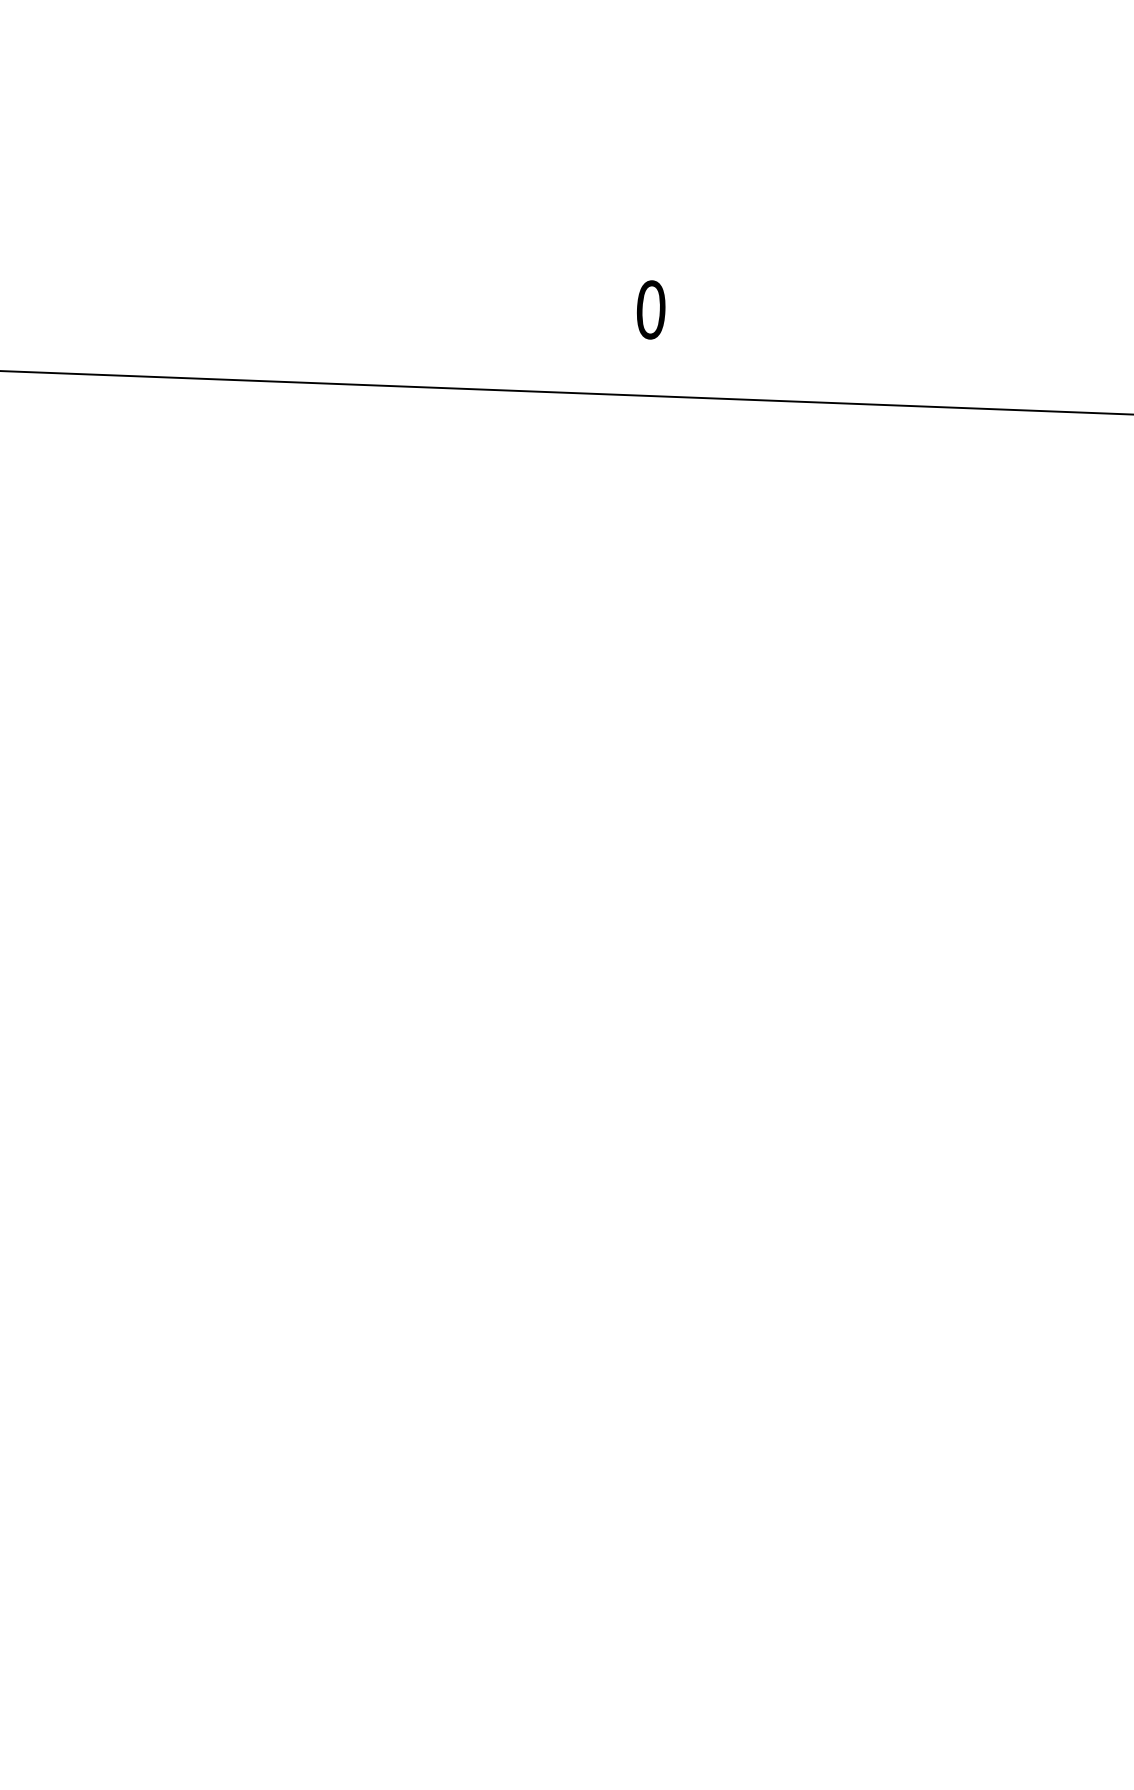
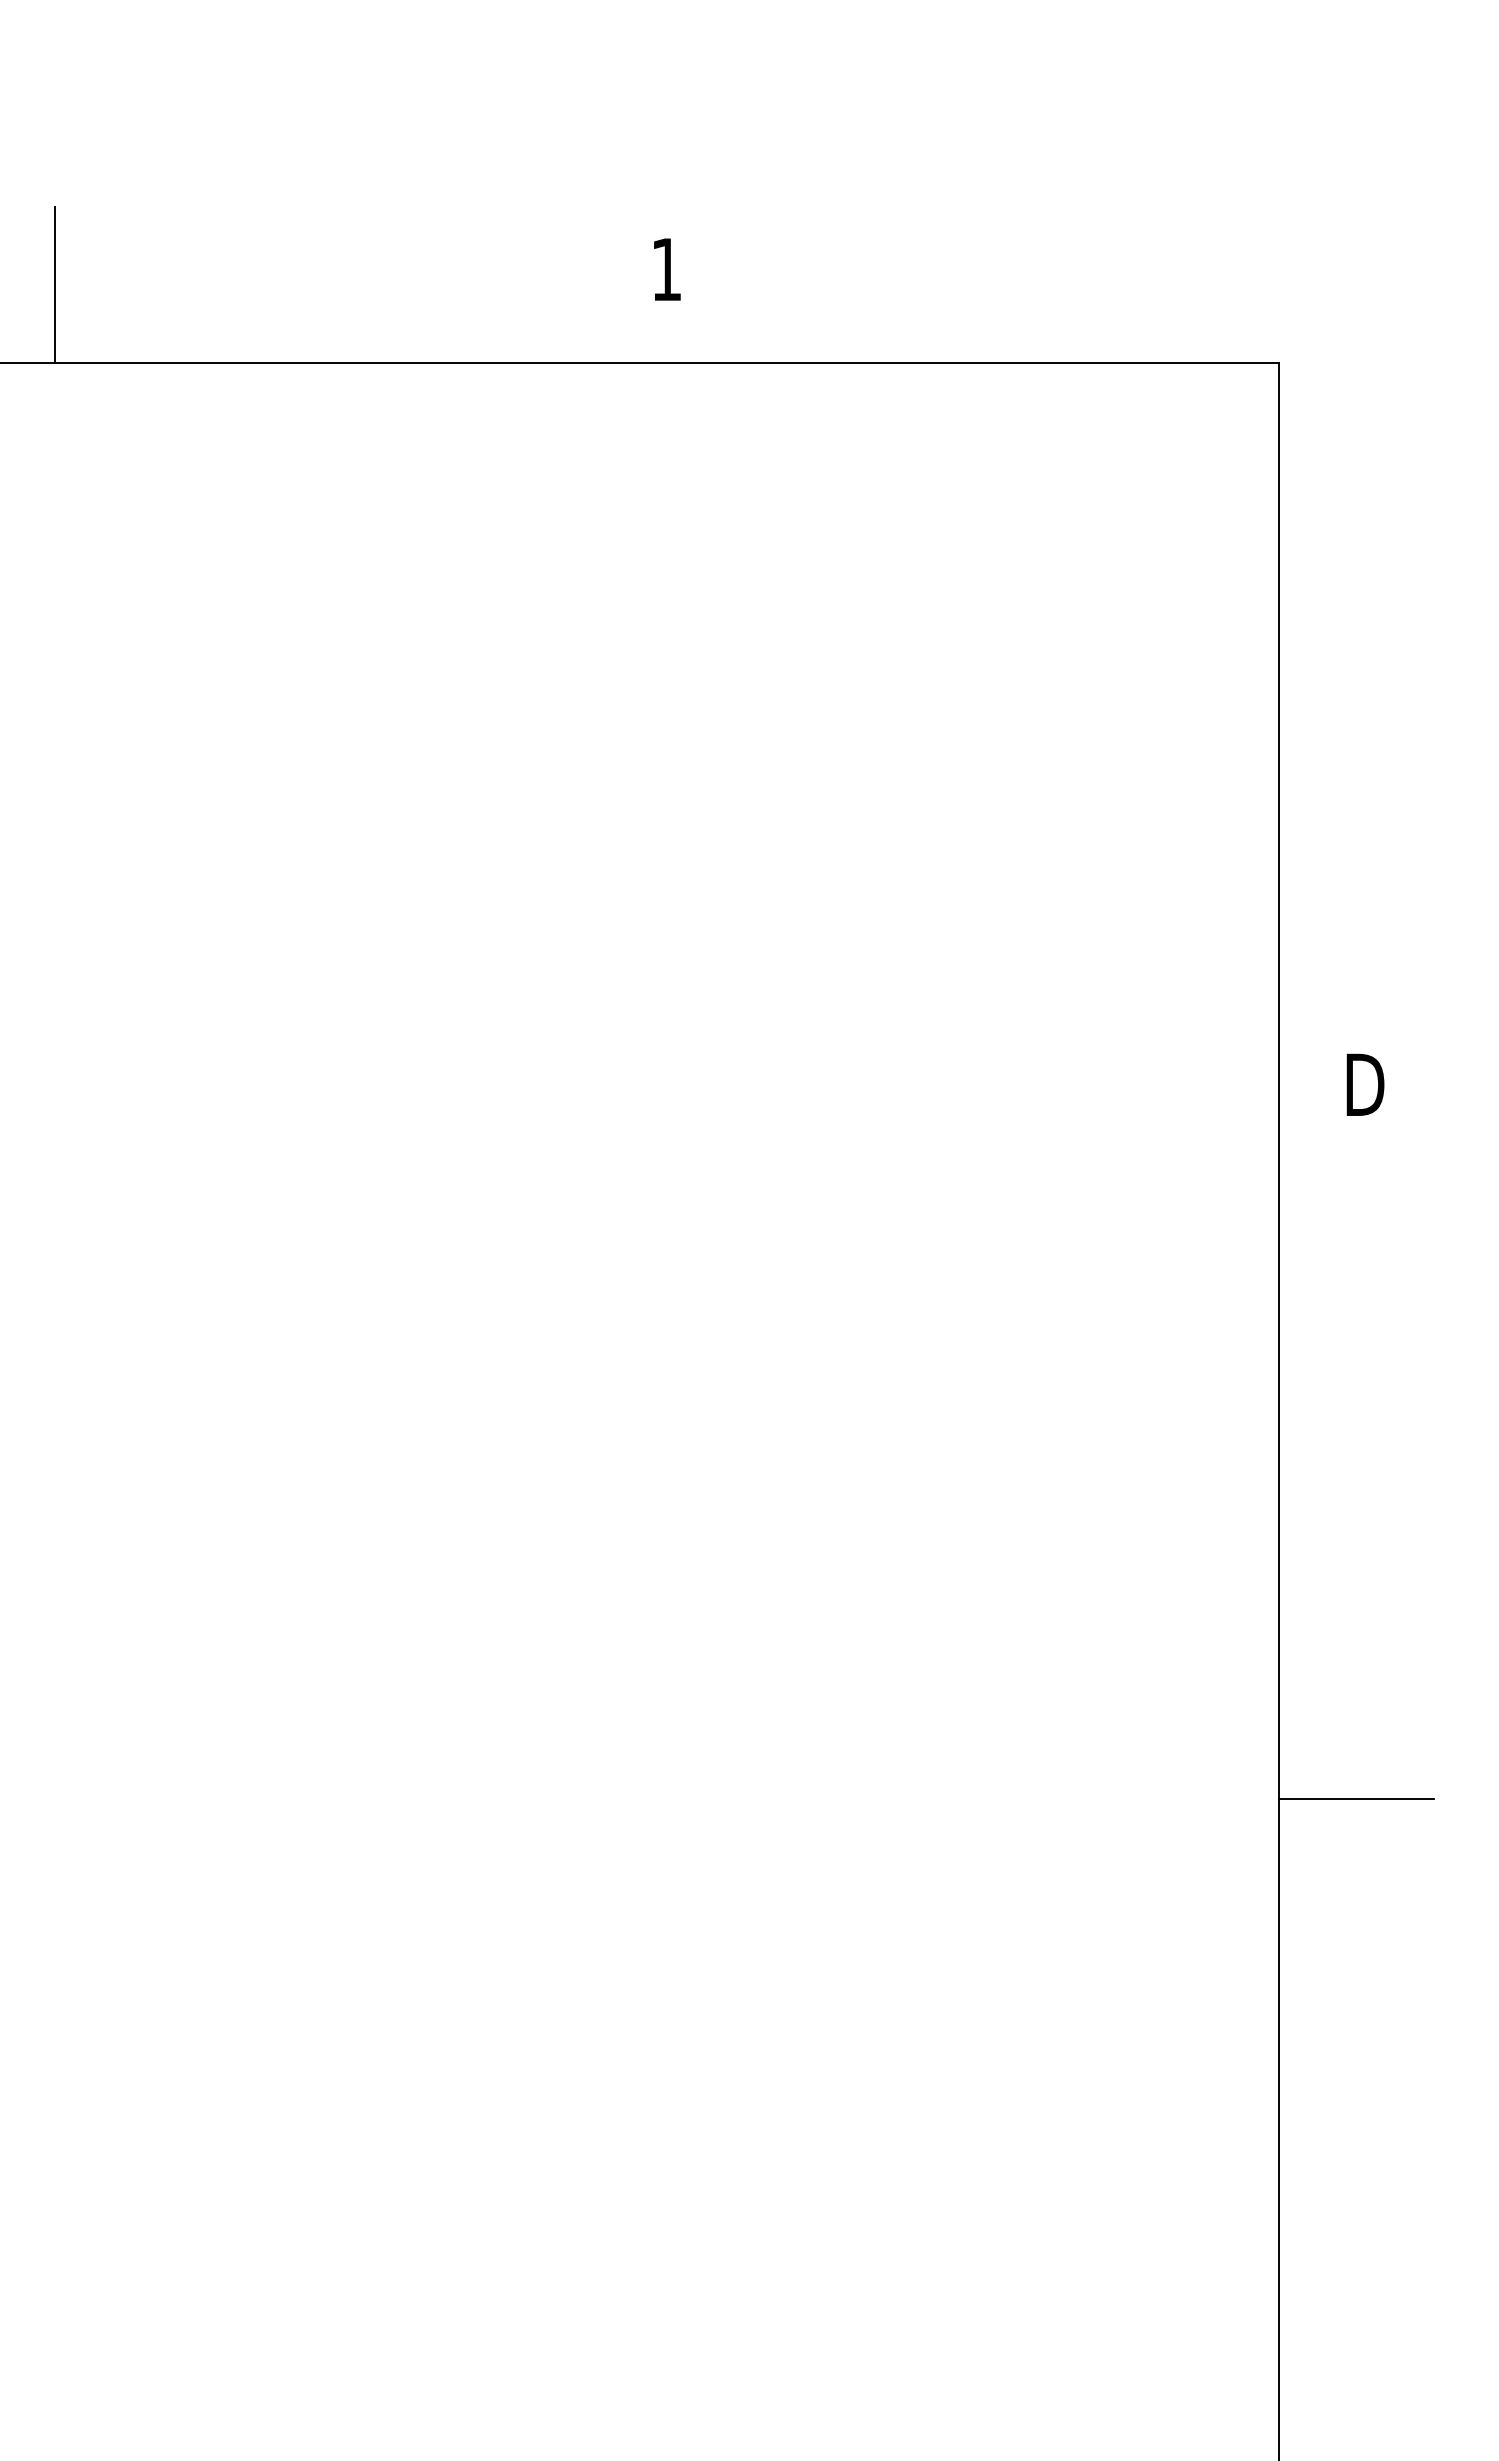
line: (86, 302) -> (55, 284), added
text: (650, 309) -> (666, 269), 0 -> 1

